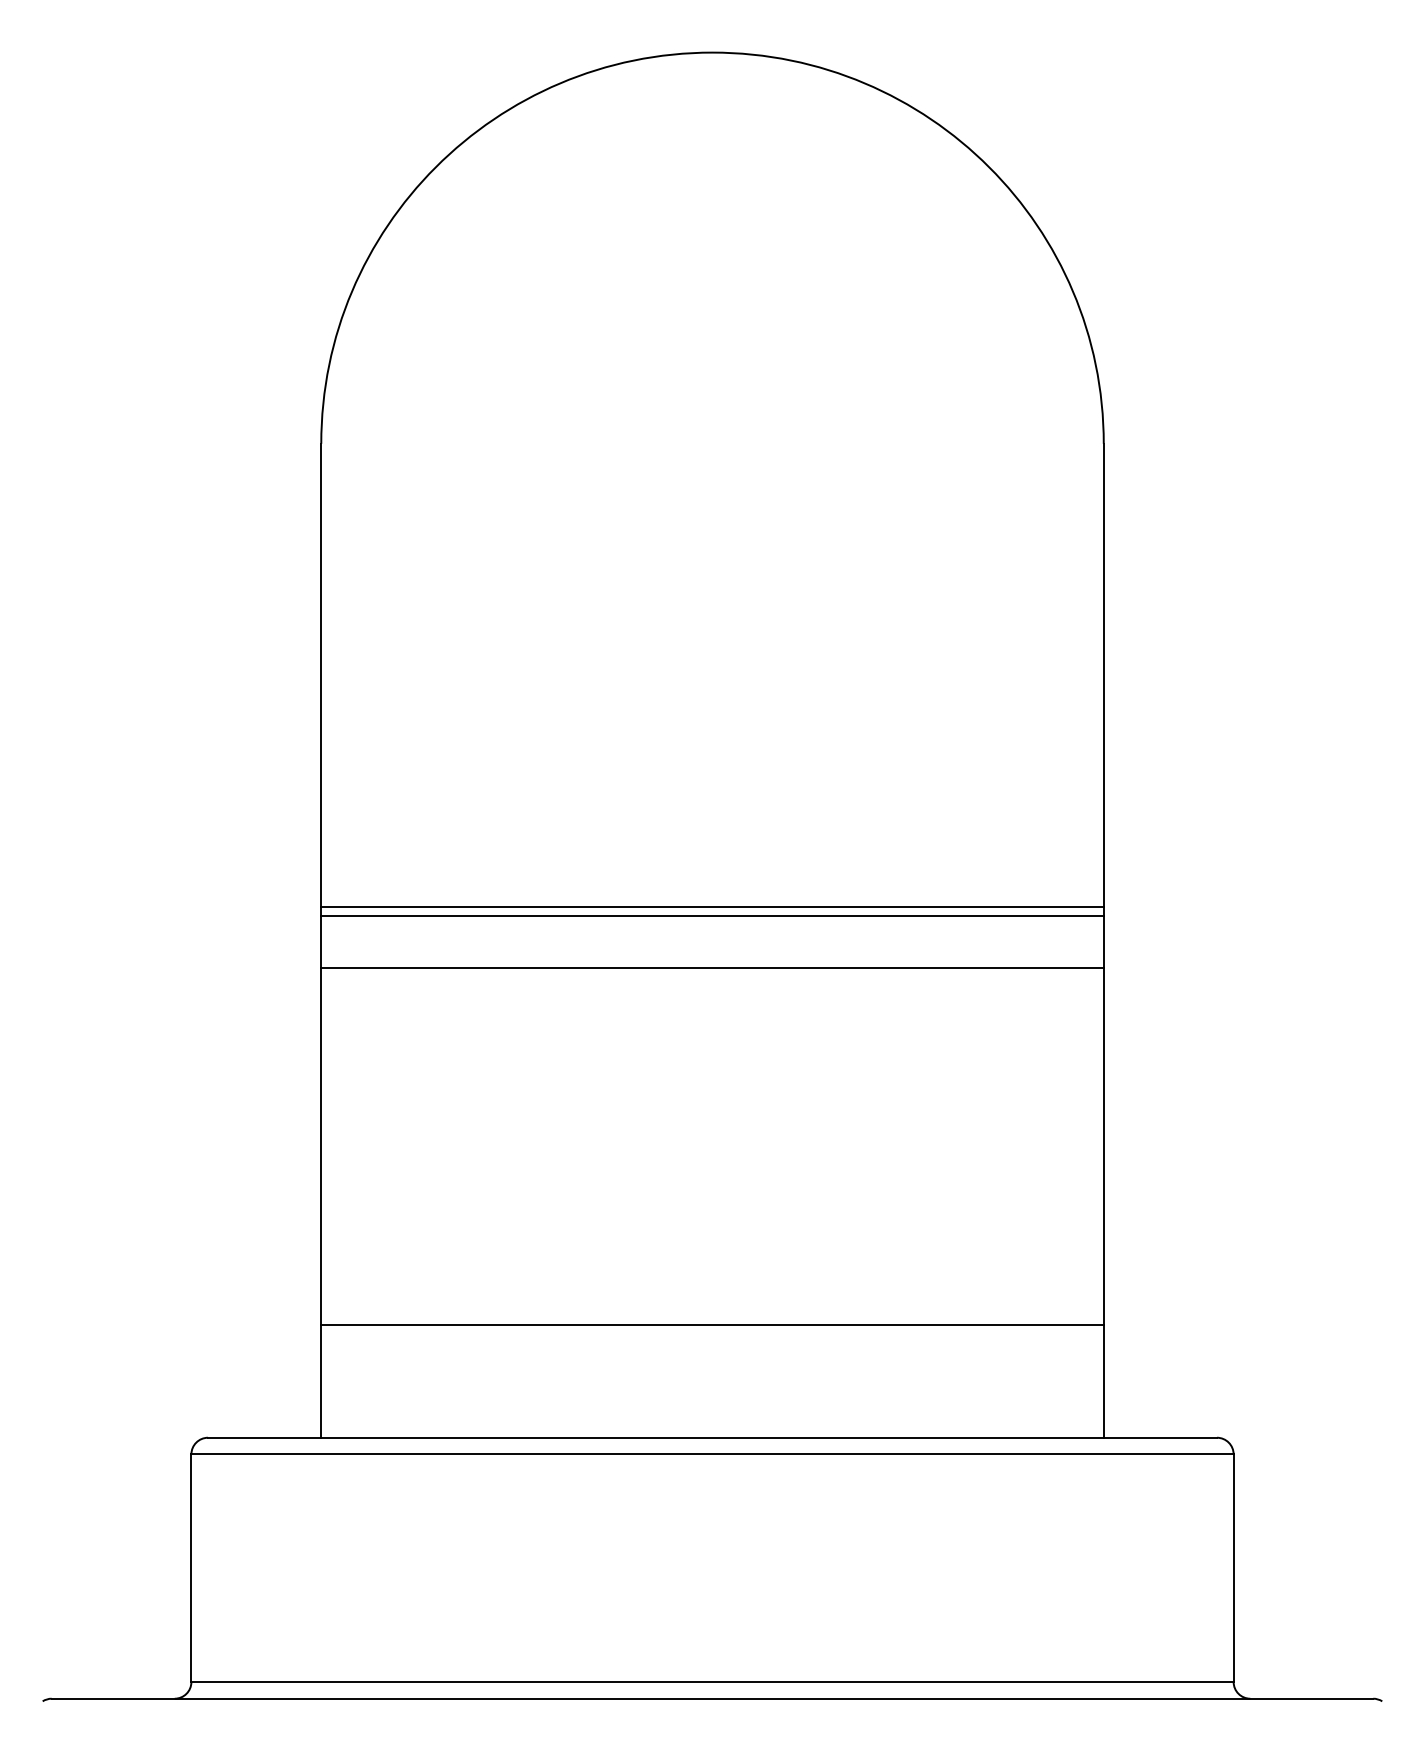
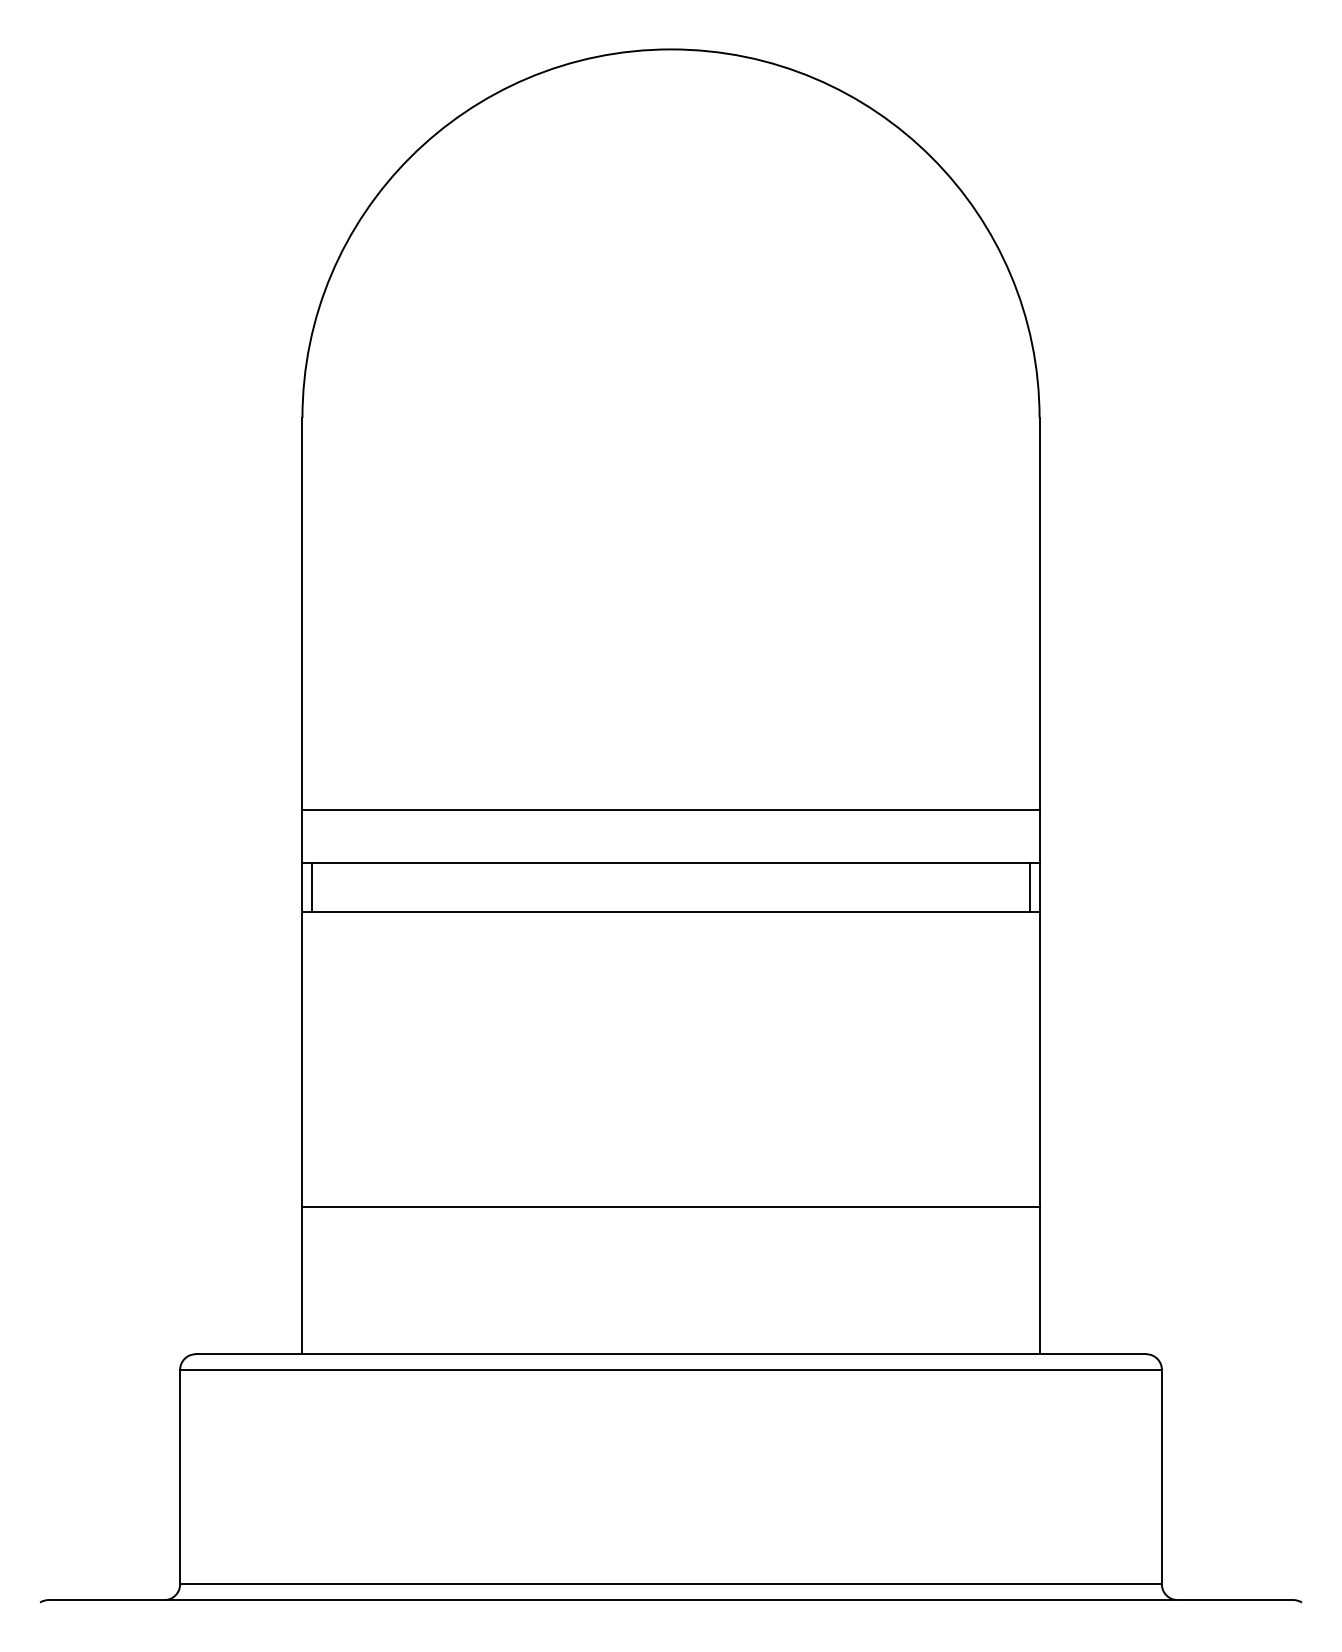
line: (712, 907) -> (671, 810), moved
line: (331, 941) -> (312, 886), added
line: (1093, 941) -> (1029, 886), added
line: (712, 1325) -> (671, 1207), moved

